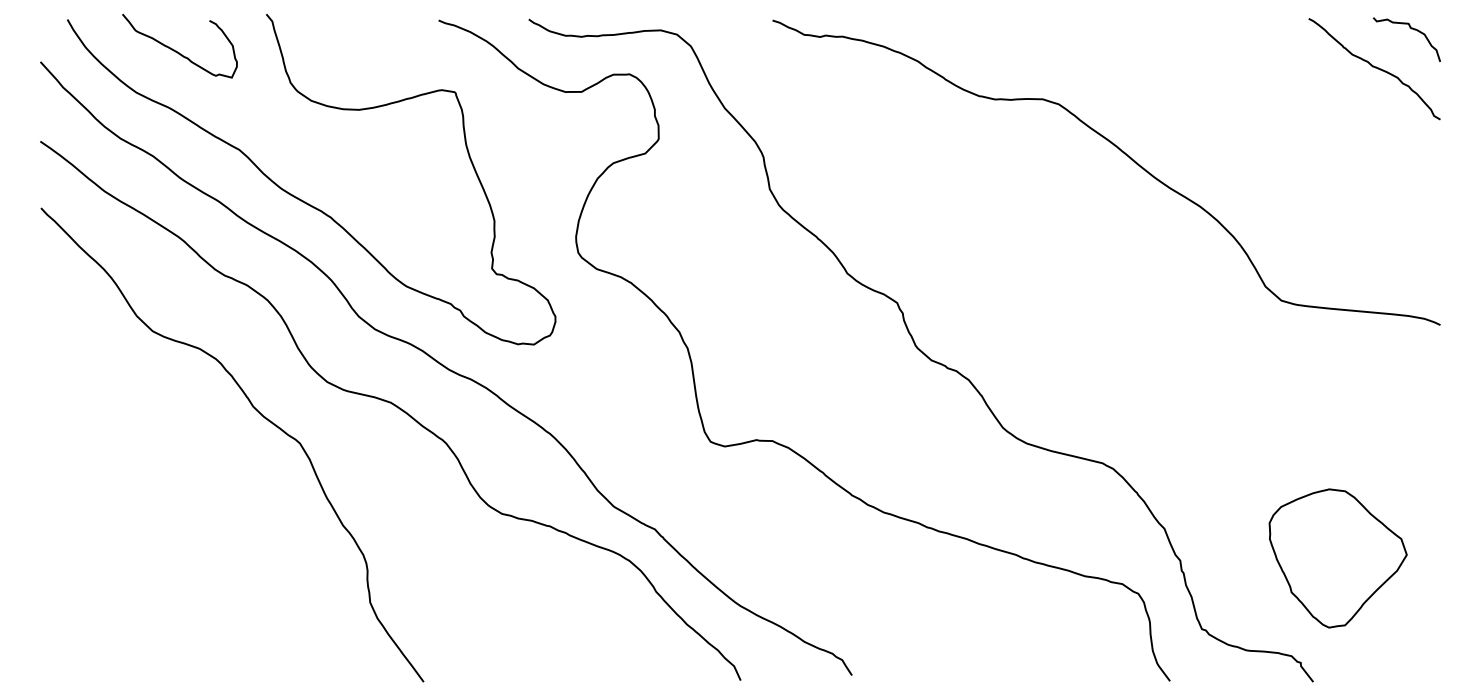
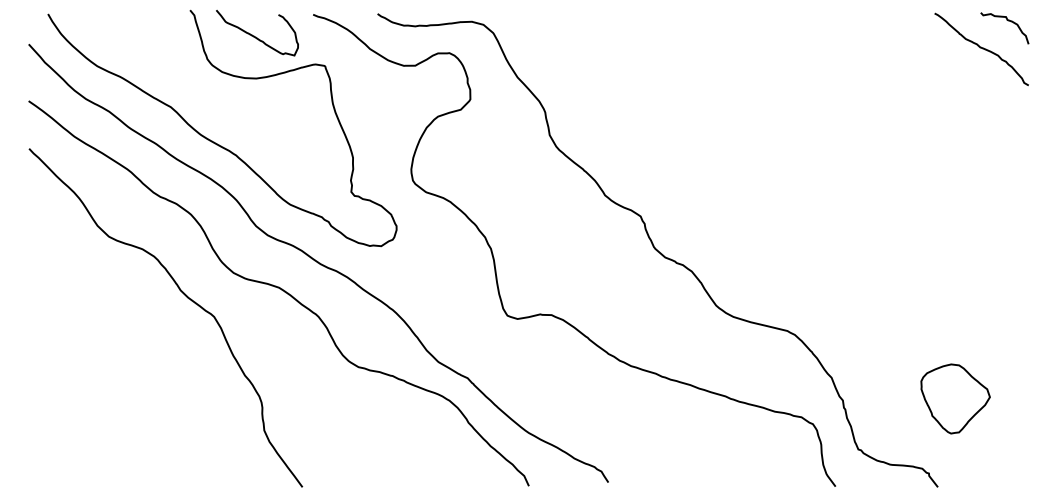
curve: (175, 49) -> (254, 35), moved
curve: (1123, 154) -> (802, 110), removed
part: (1337, 557) -> (955, 398), size x0.7

